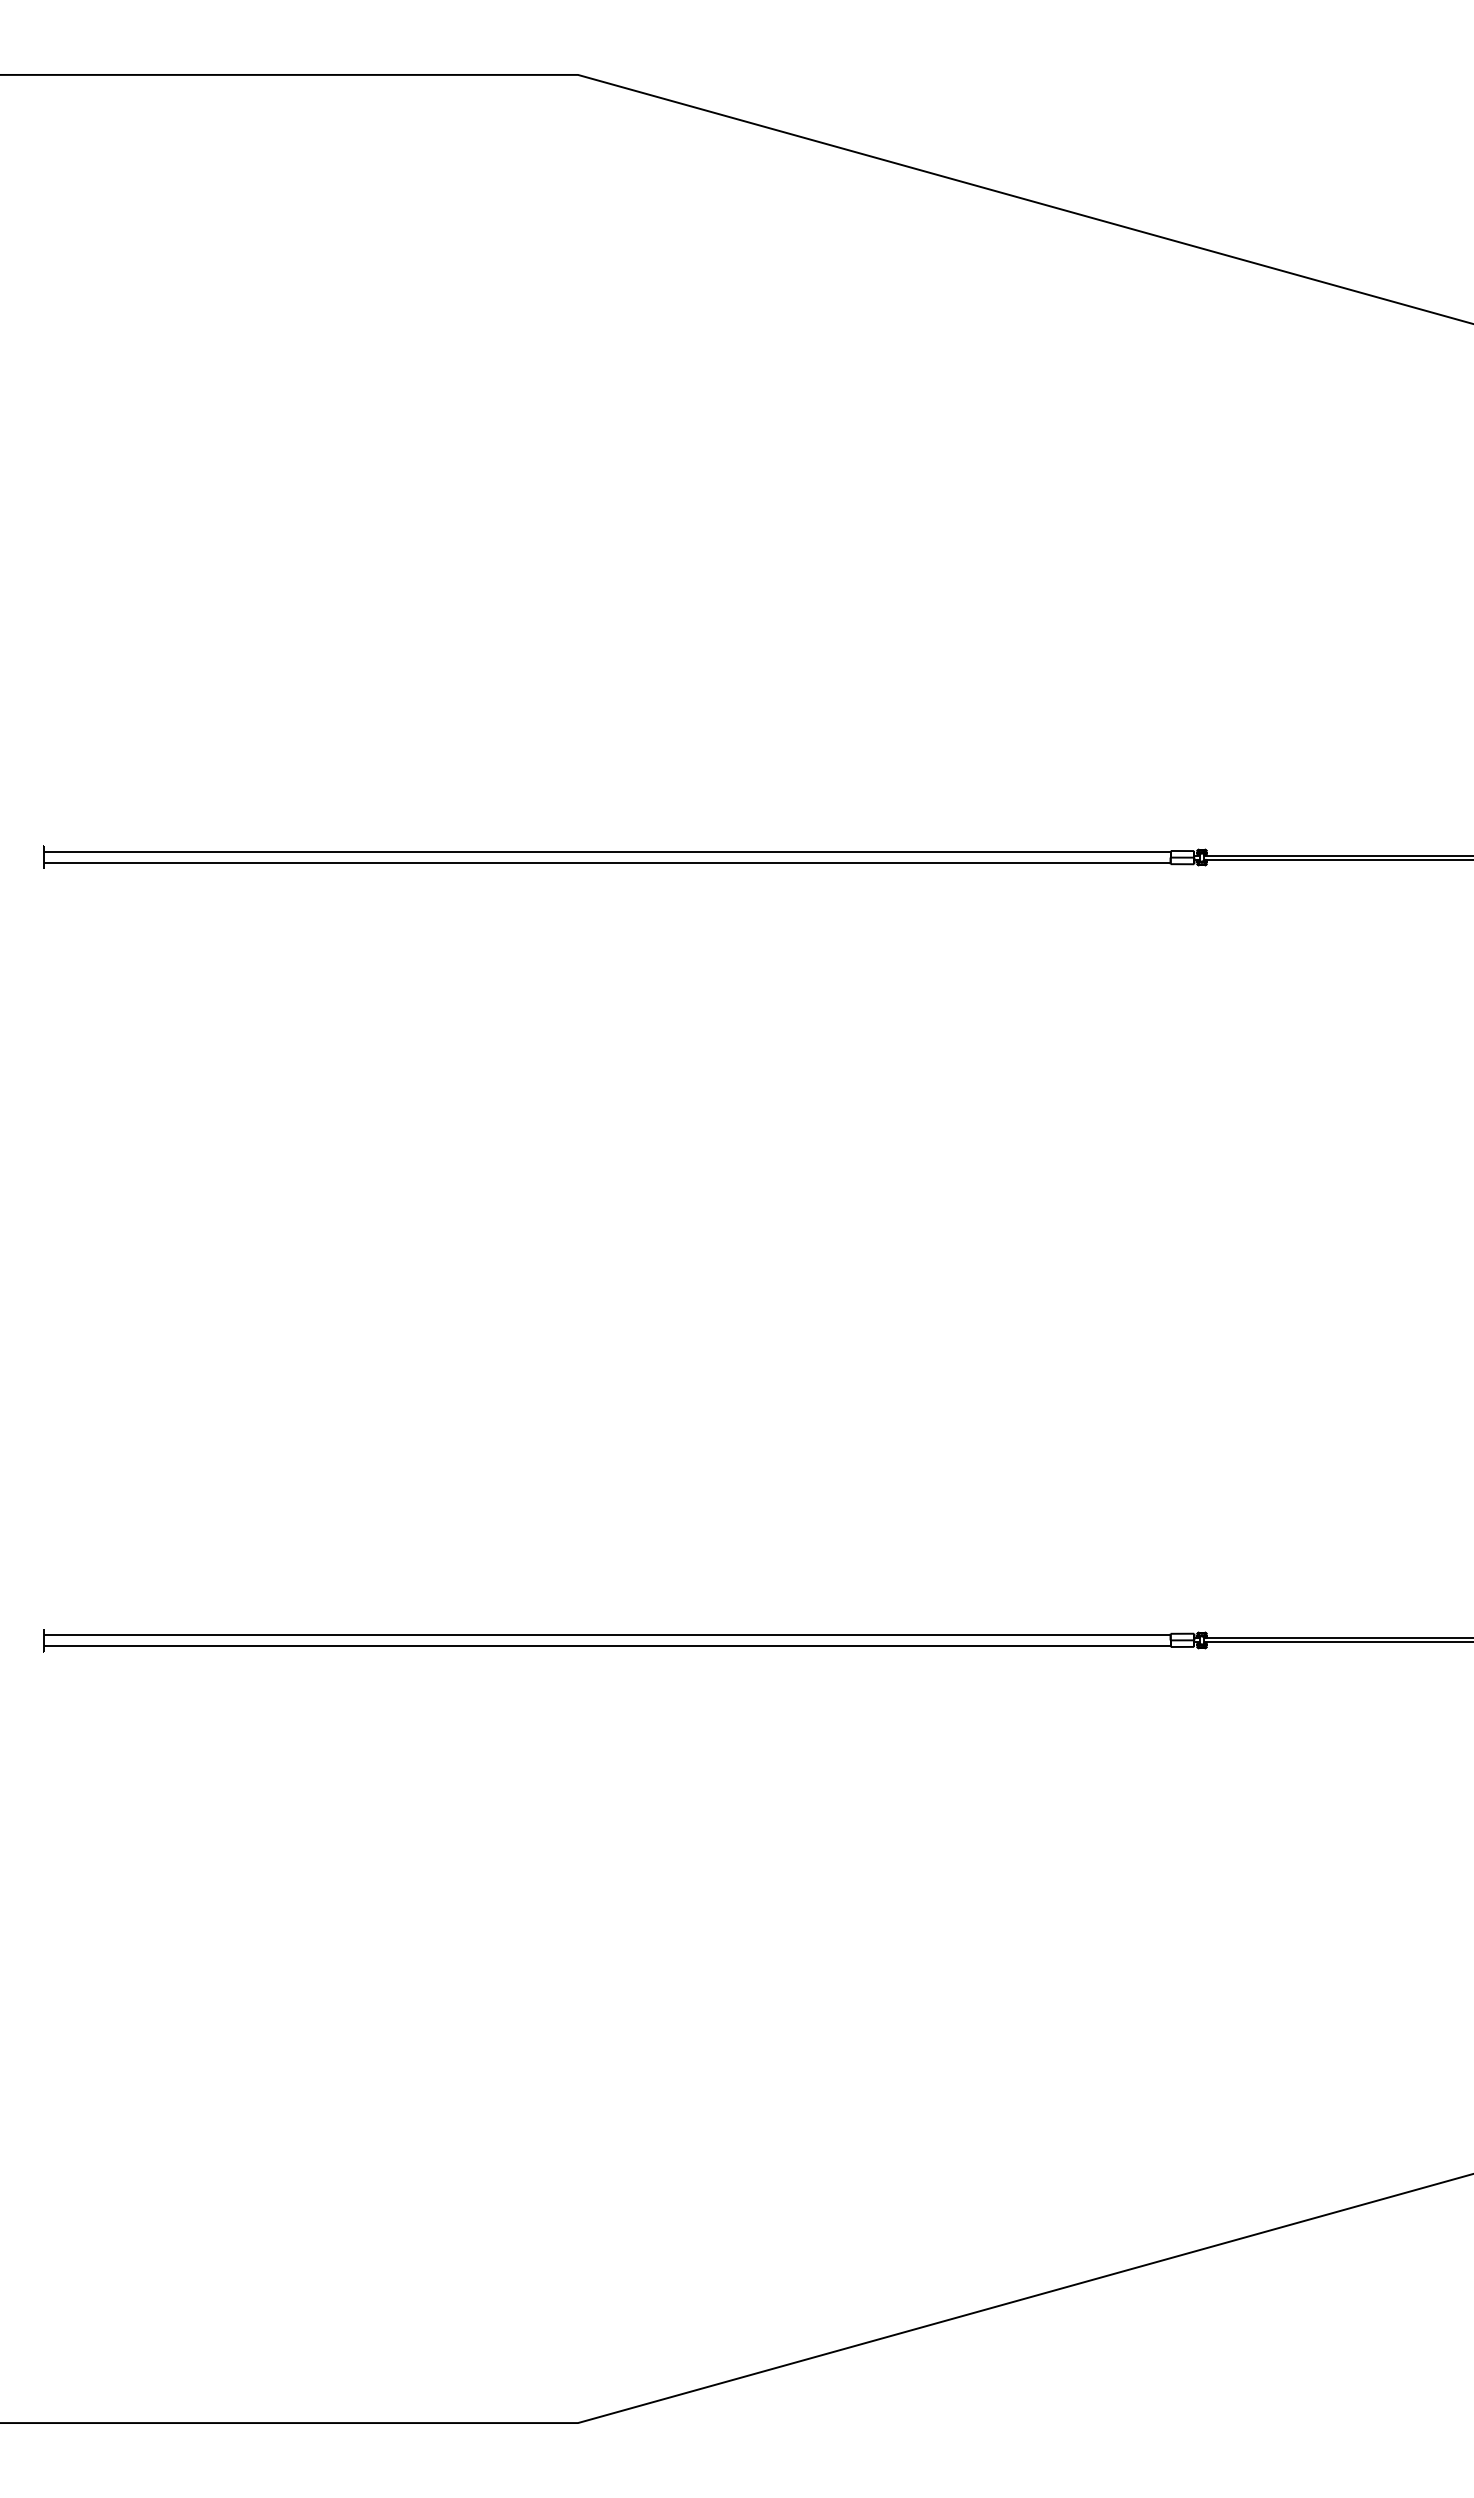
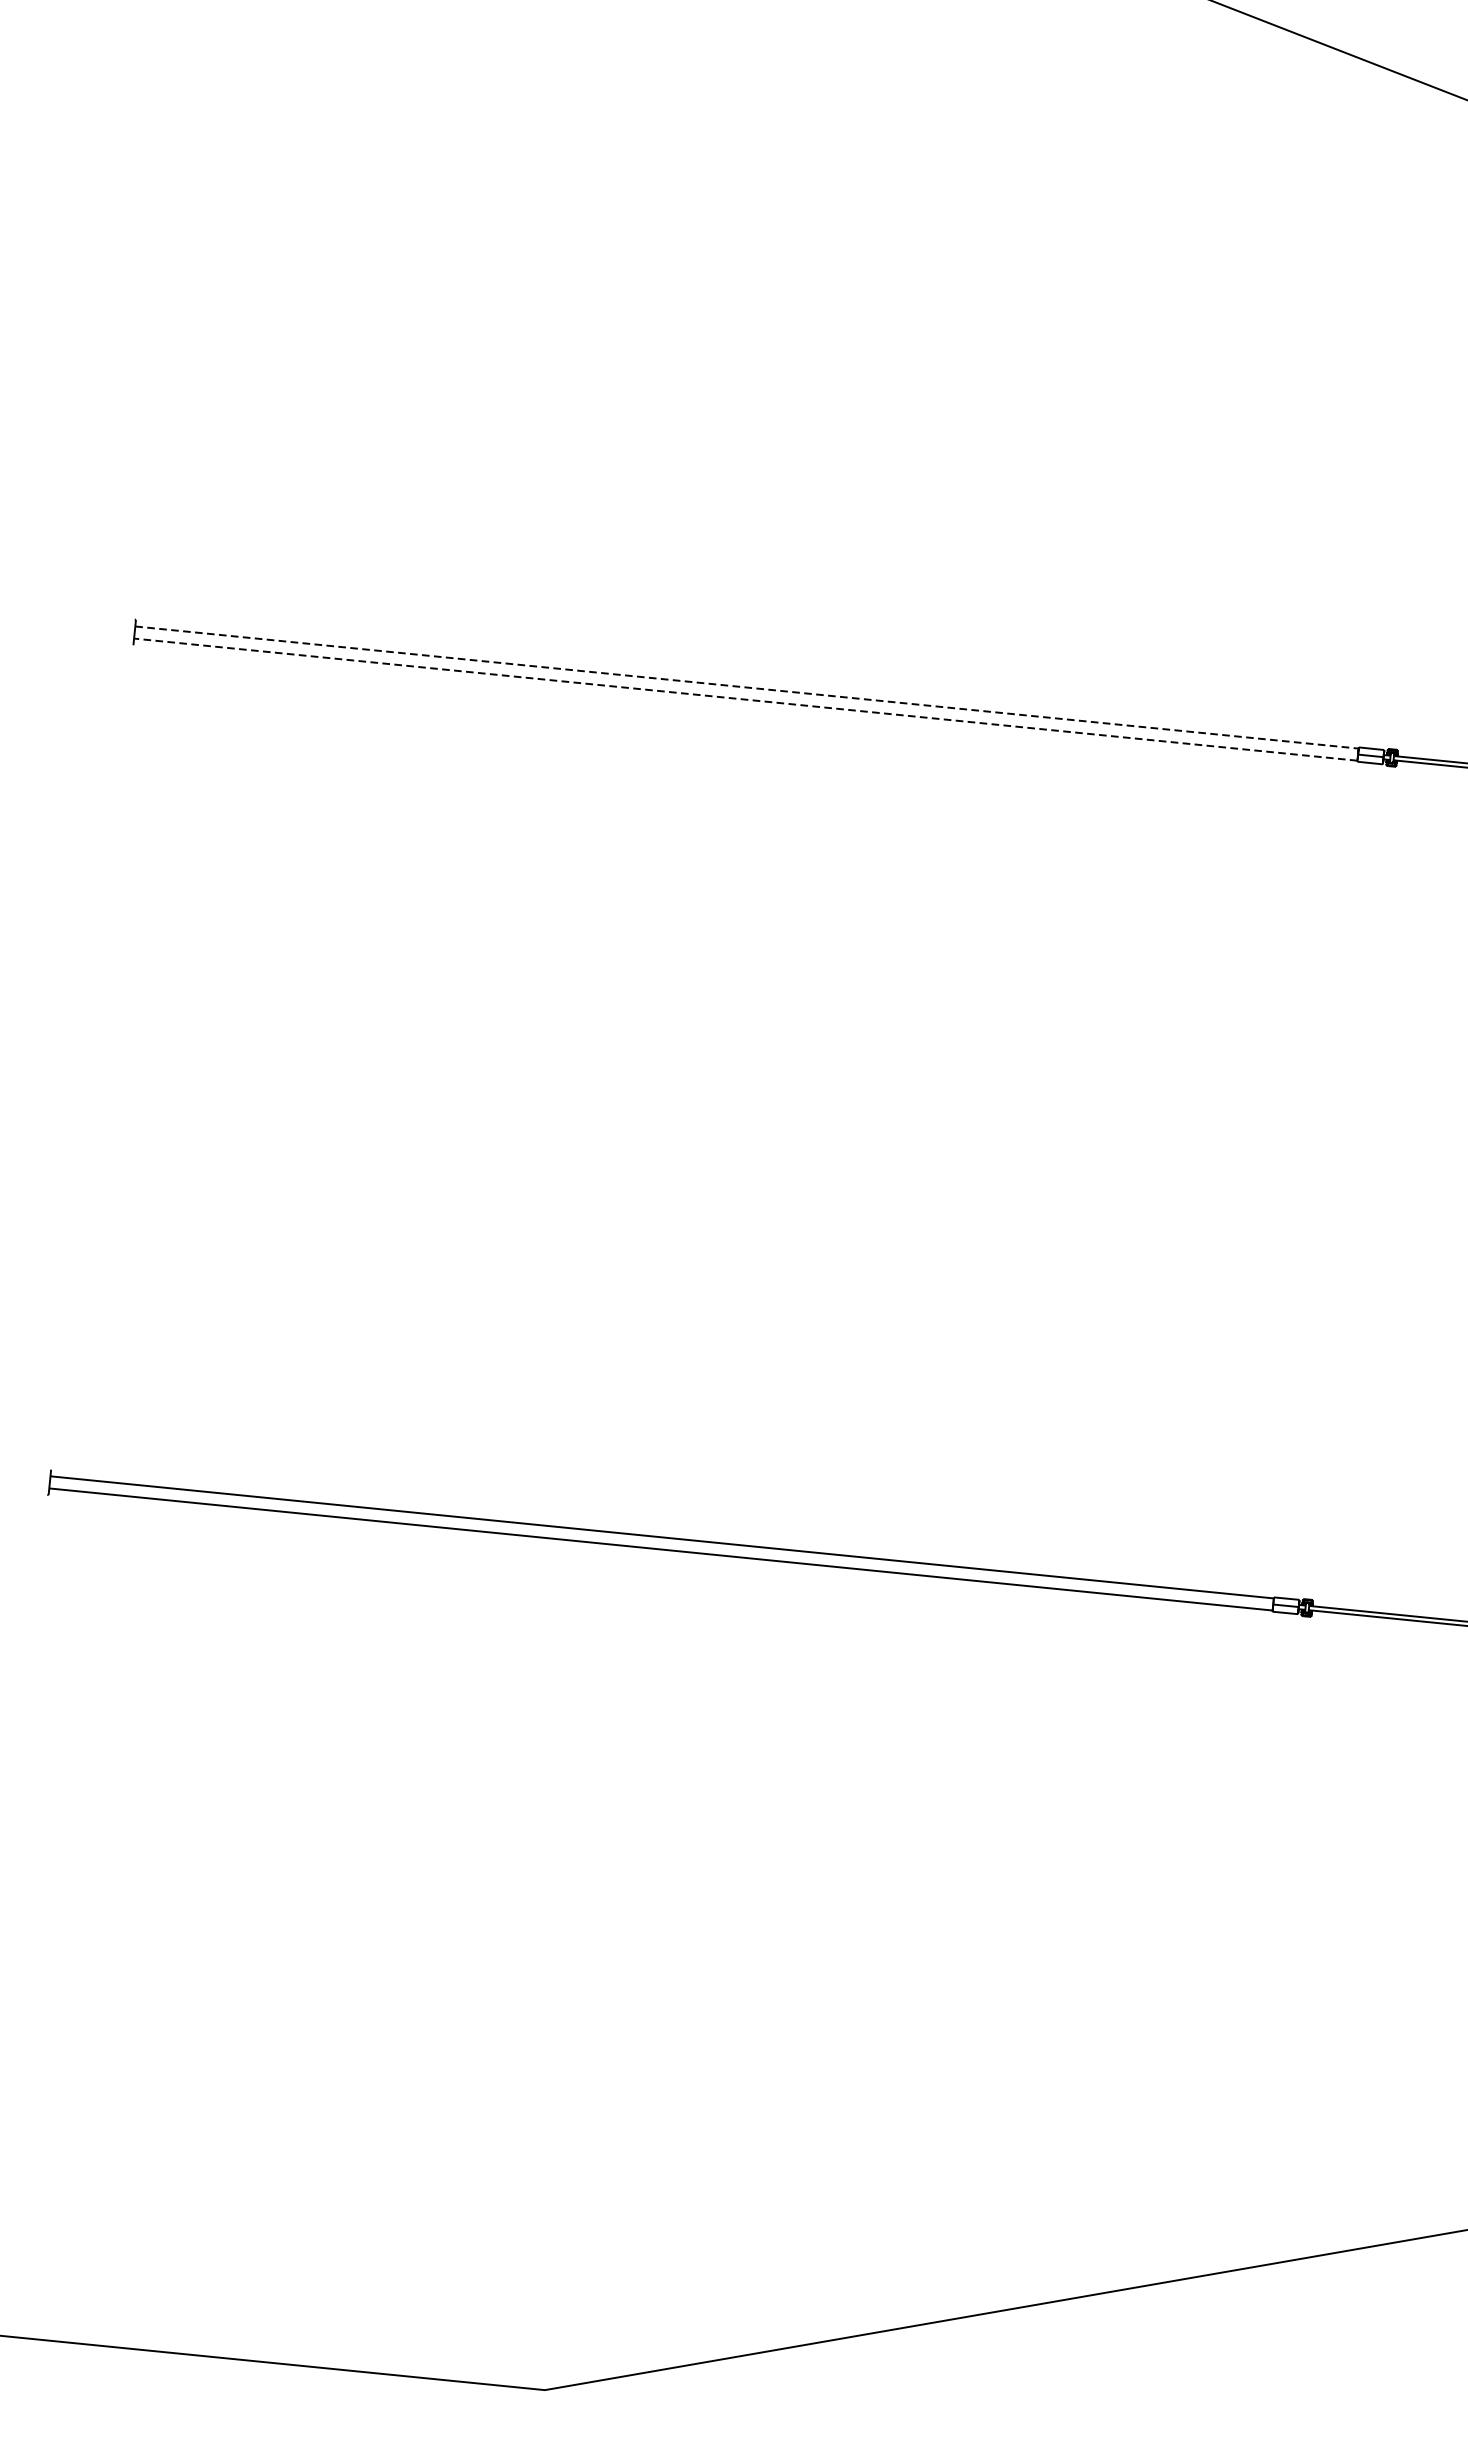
line: (607, 852) -> (747, 688), solid -> dashed
line: (606, 863) -> (744, 699), solid -> dashed

